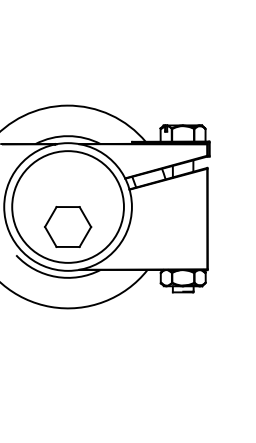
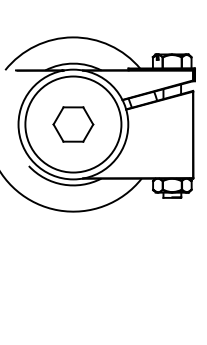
part: (68, 226) -> (73, 124), moved

